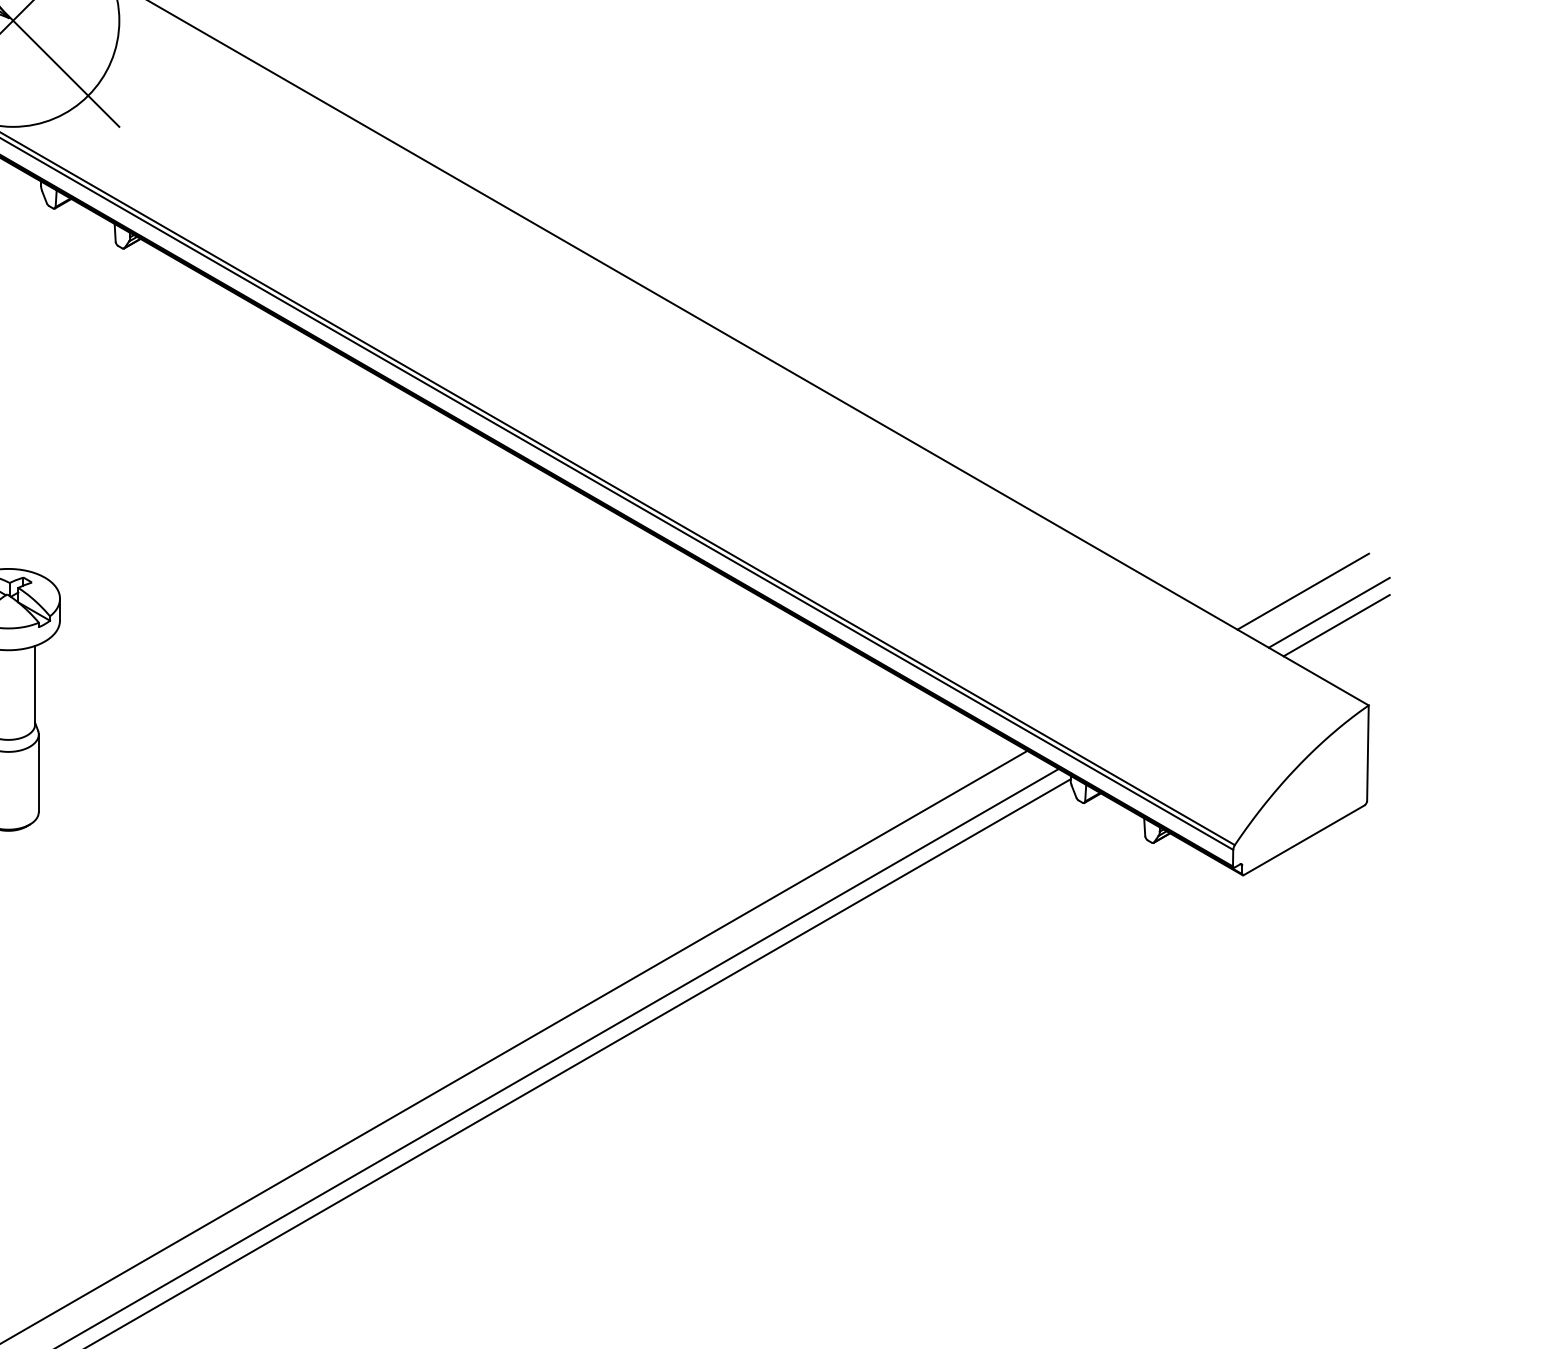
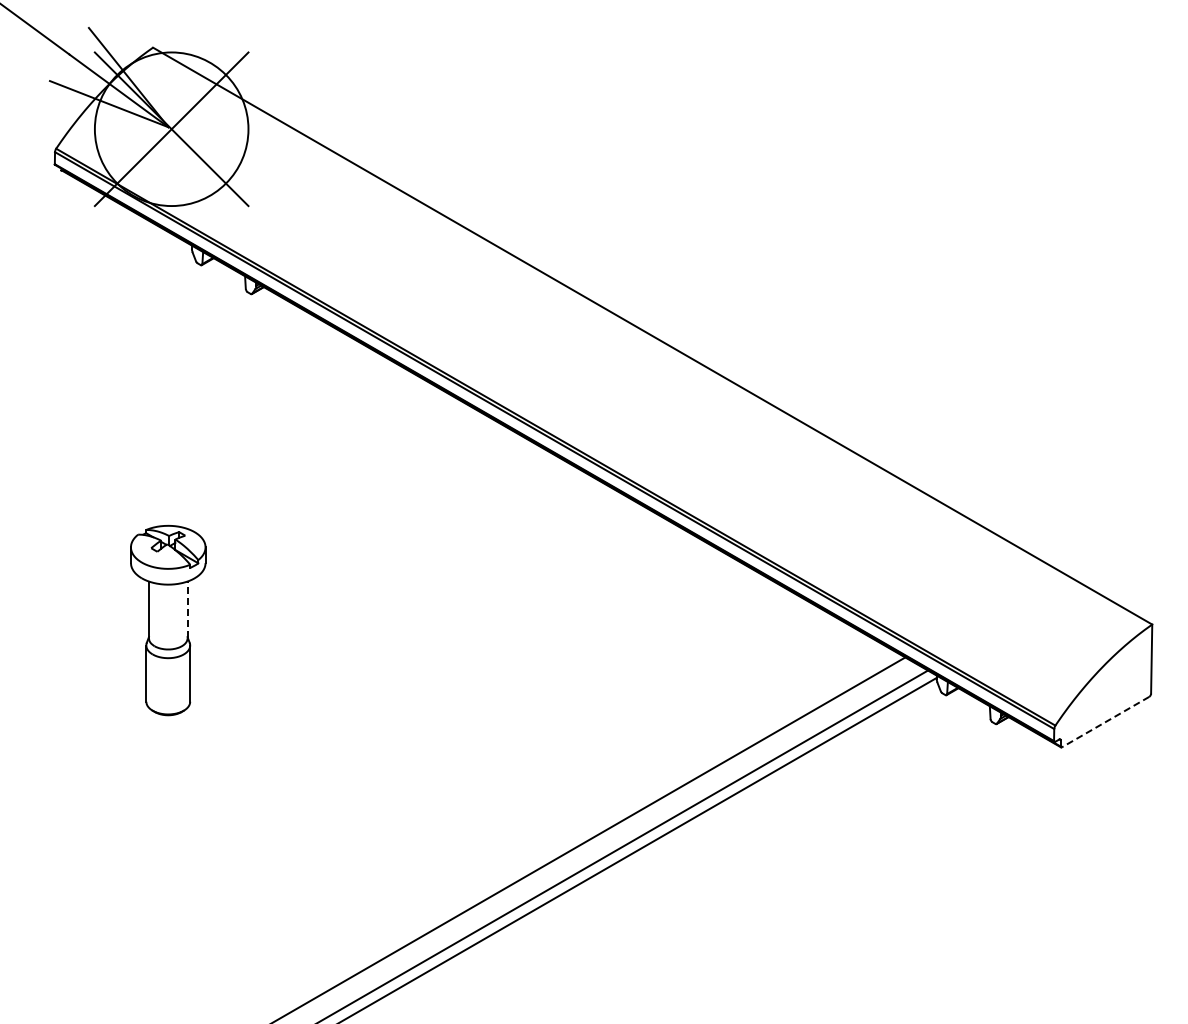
line: (1302, 590) -> (1104, 541), removed
line: (1328, 612) -> (1123, 557), removed
line: (1335, 625) -> (1128, 566), removed
line: (35, 684) -> (187, 609), solid -> dashed
line: (1304, 840) -> (1105, 722), solid -> dashed

